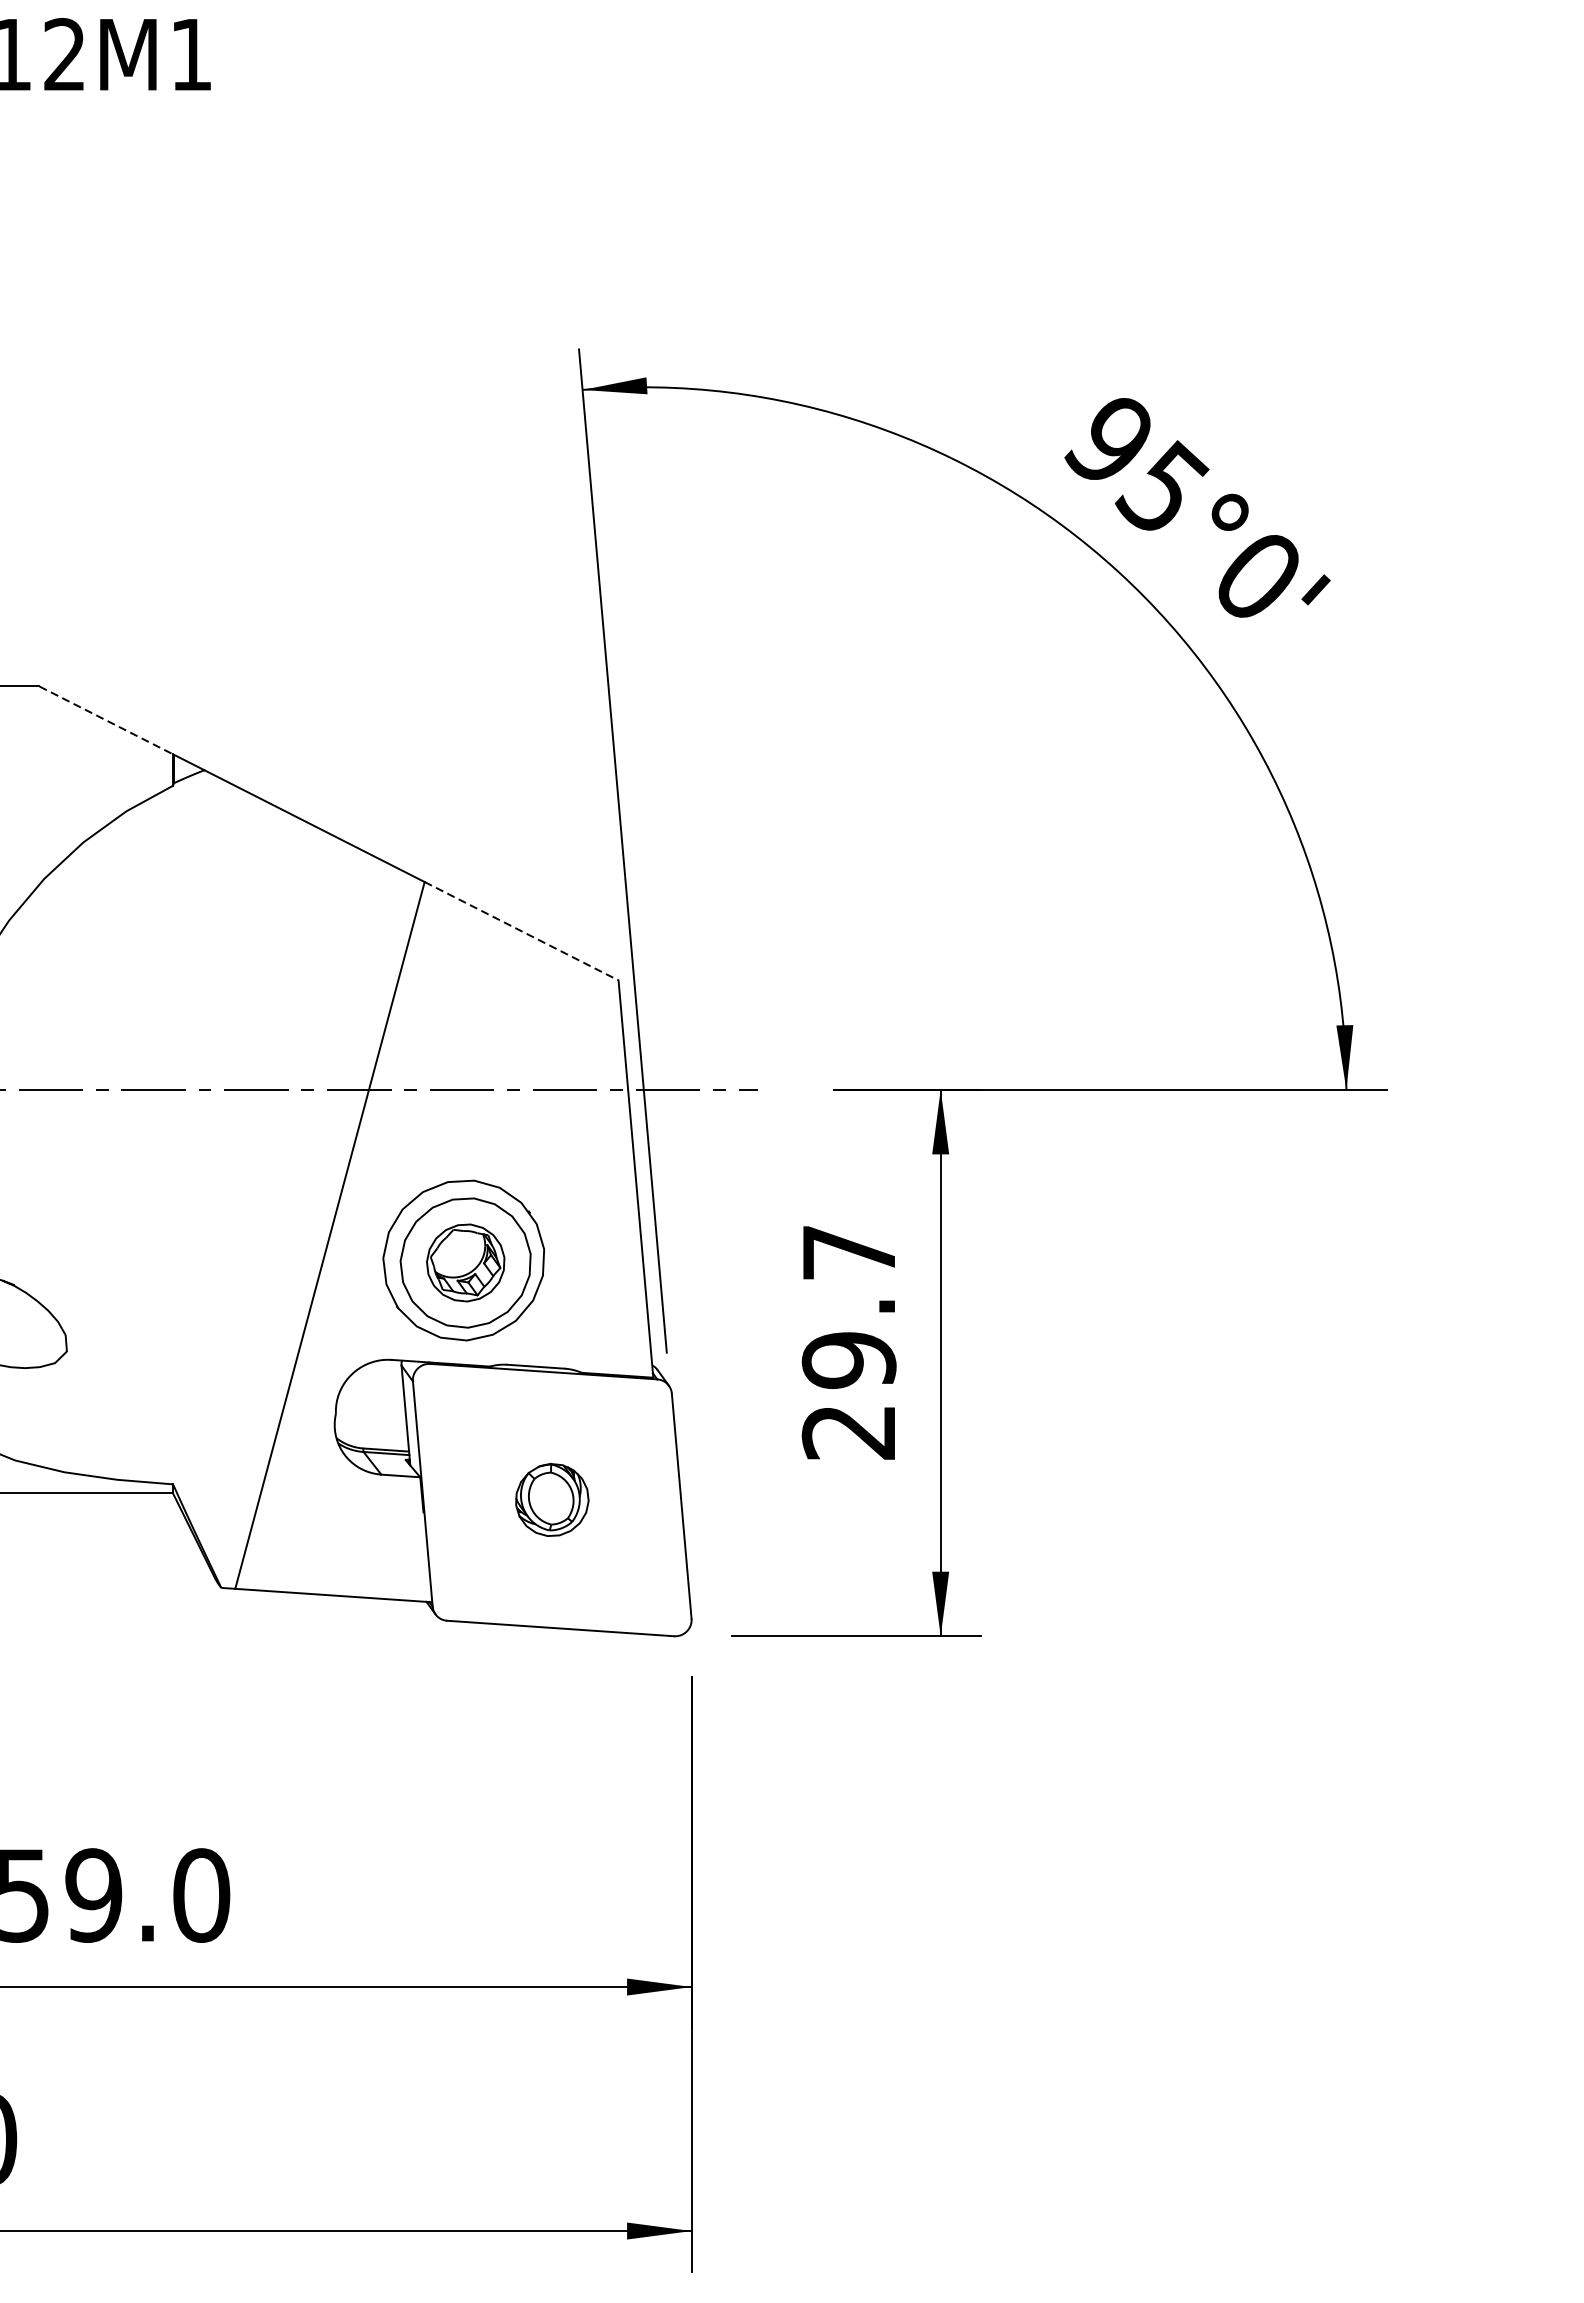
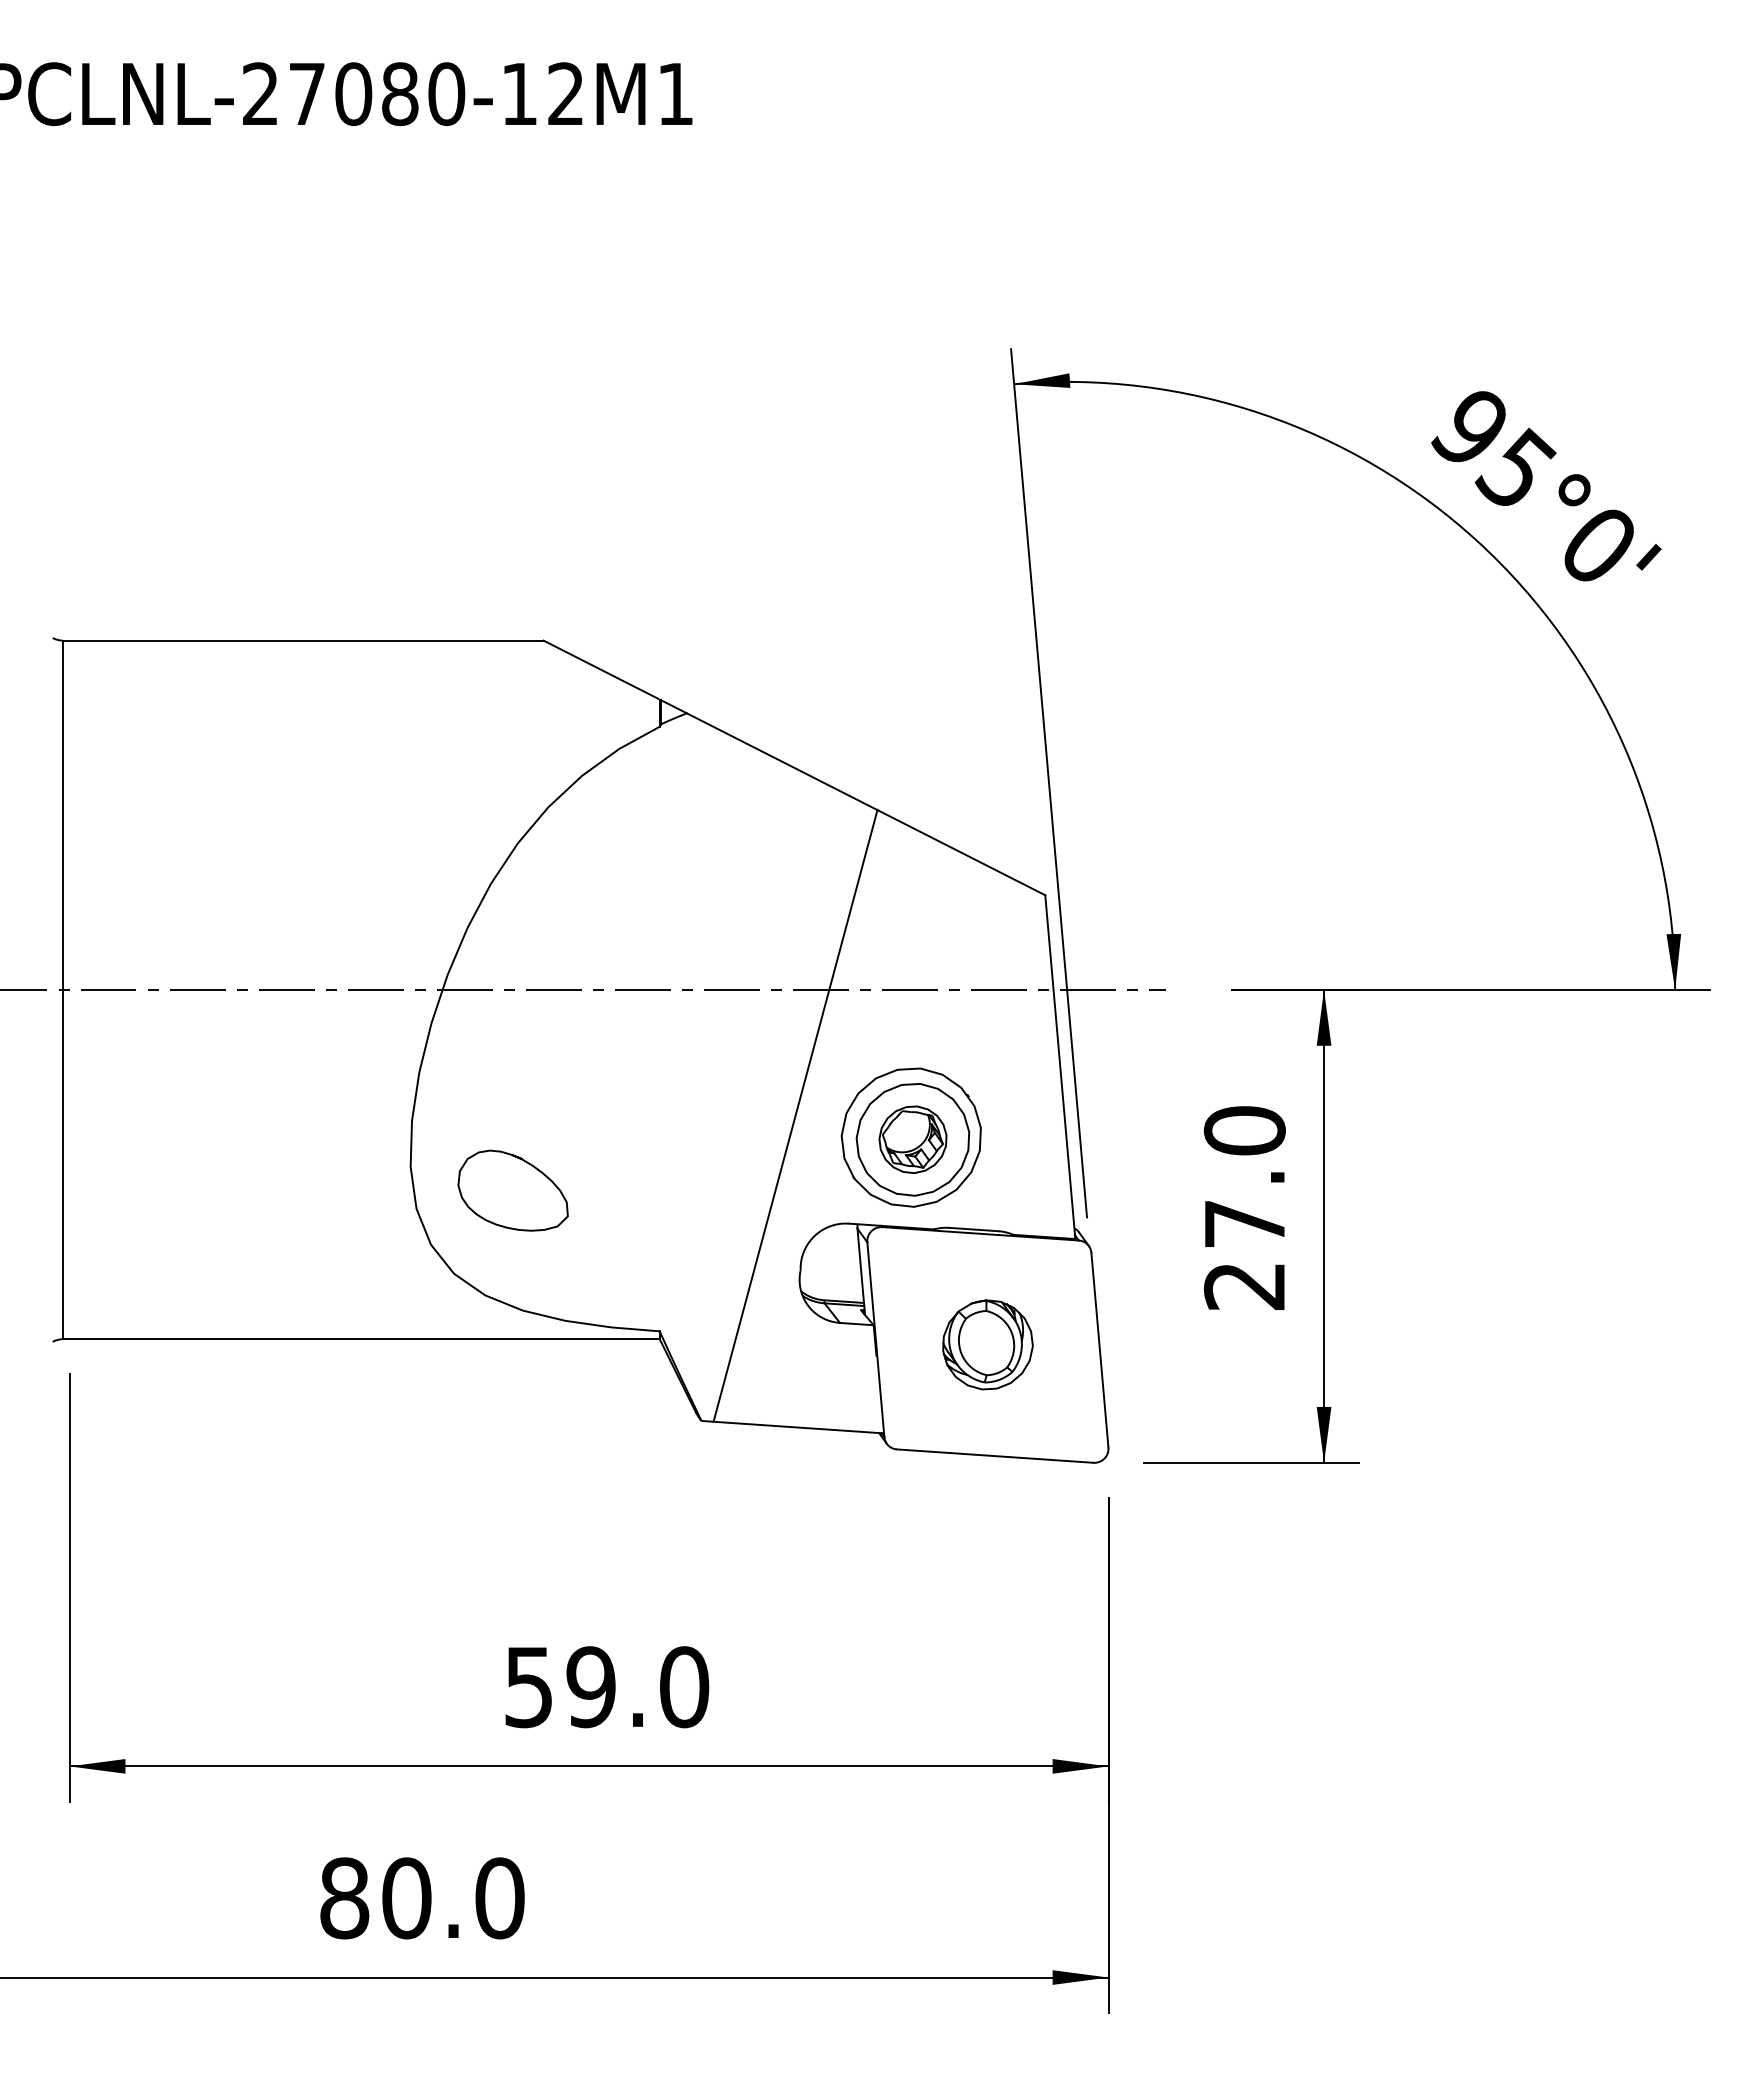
line: (104, 719) -> (600, 669), dashed -> solid
line: (521, 931) -> (961, 852), dashed -> solid
text: (848, 1306) -> (1244, 1177), 29.7 -> 27.0
part: (551, 1499) -> (987, 1344), size x1.43

